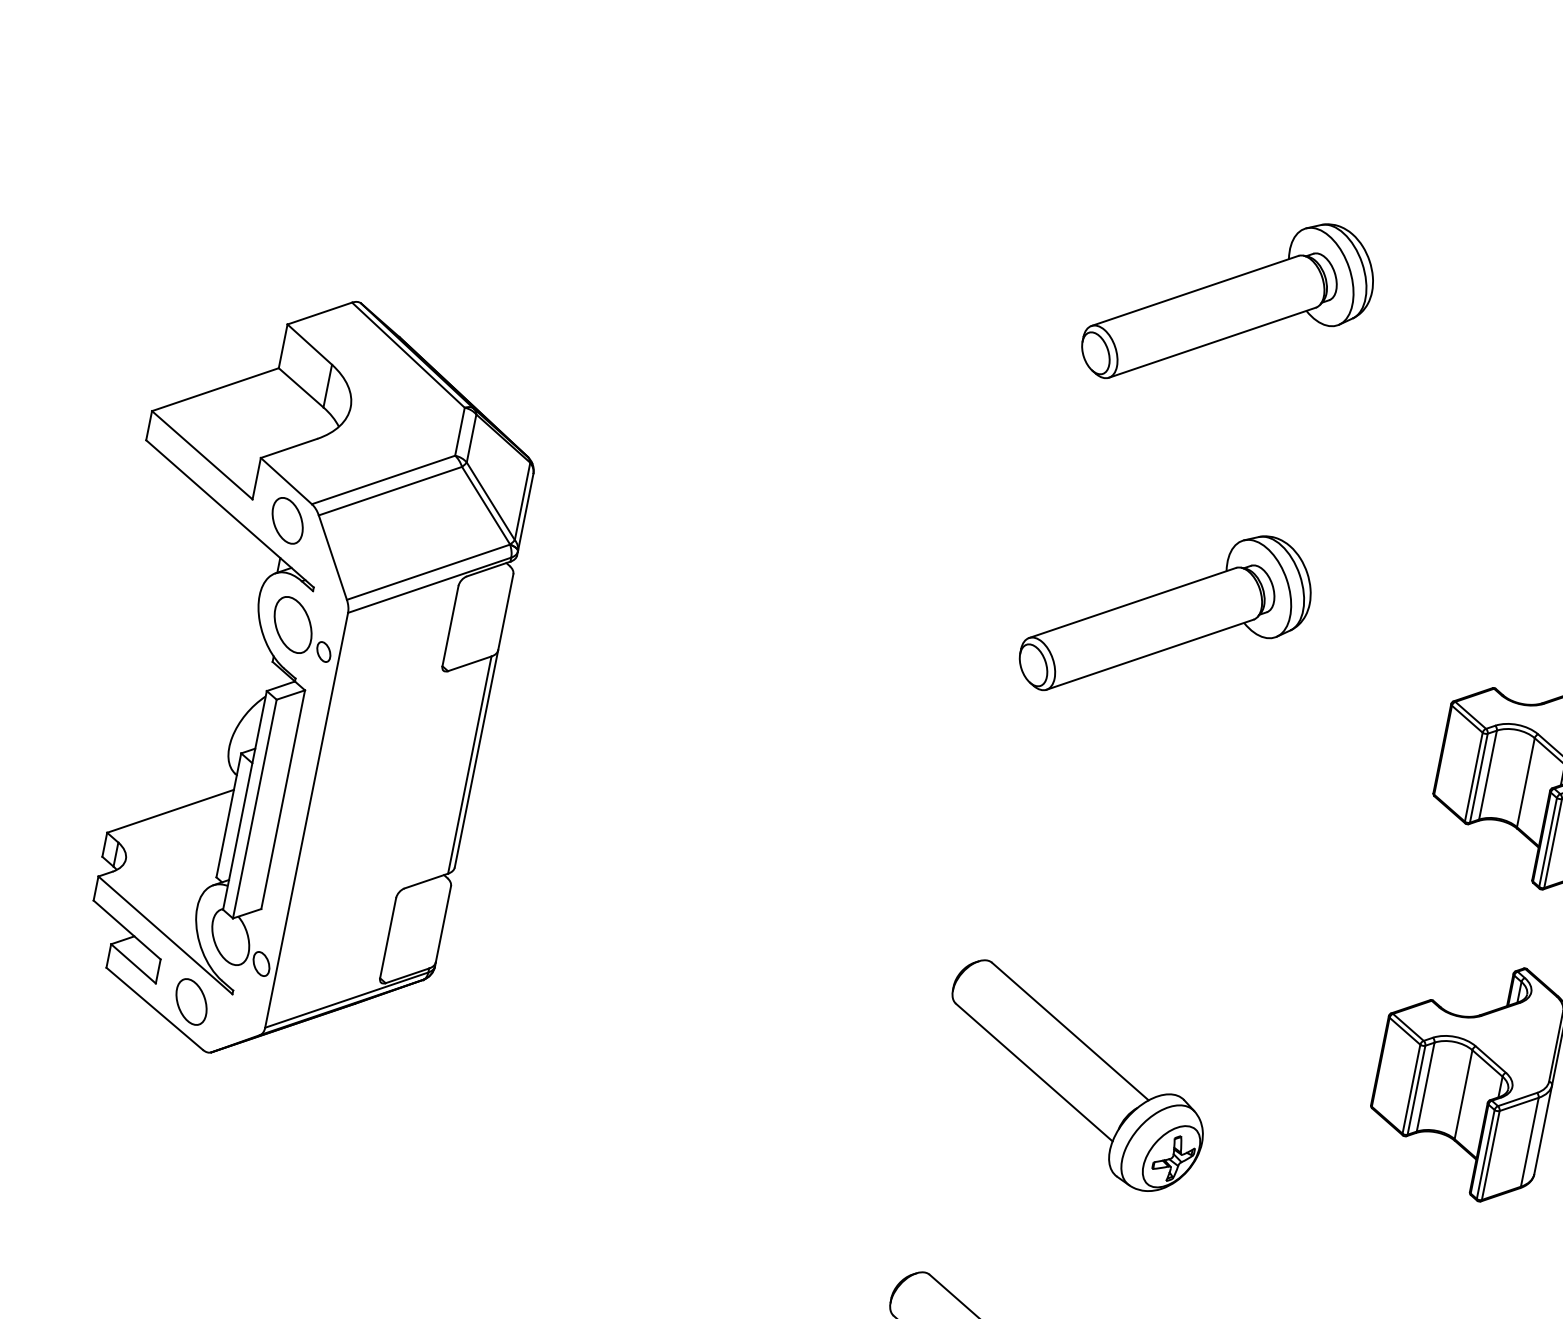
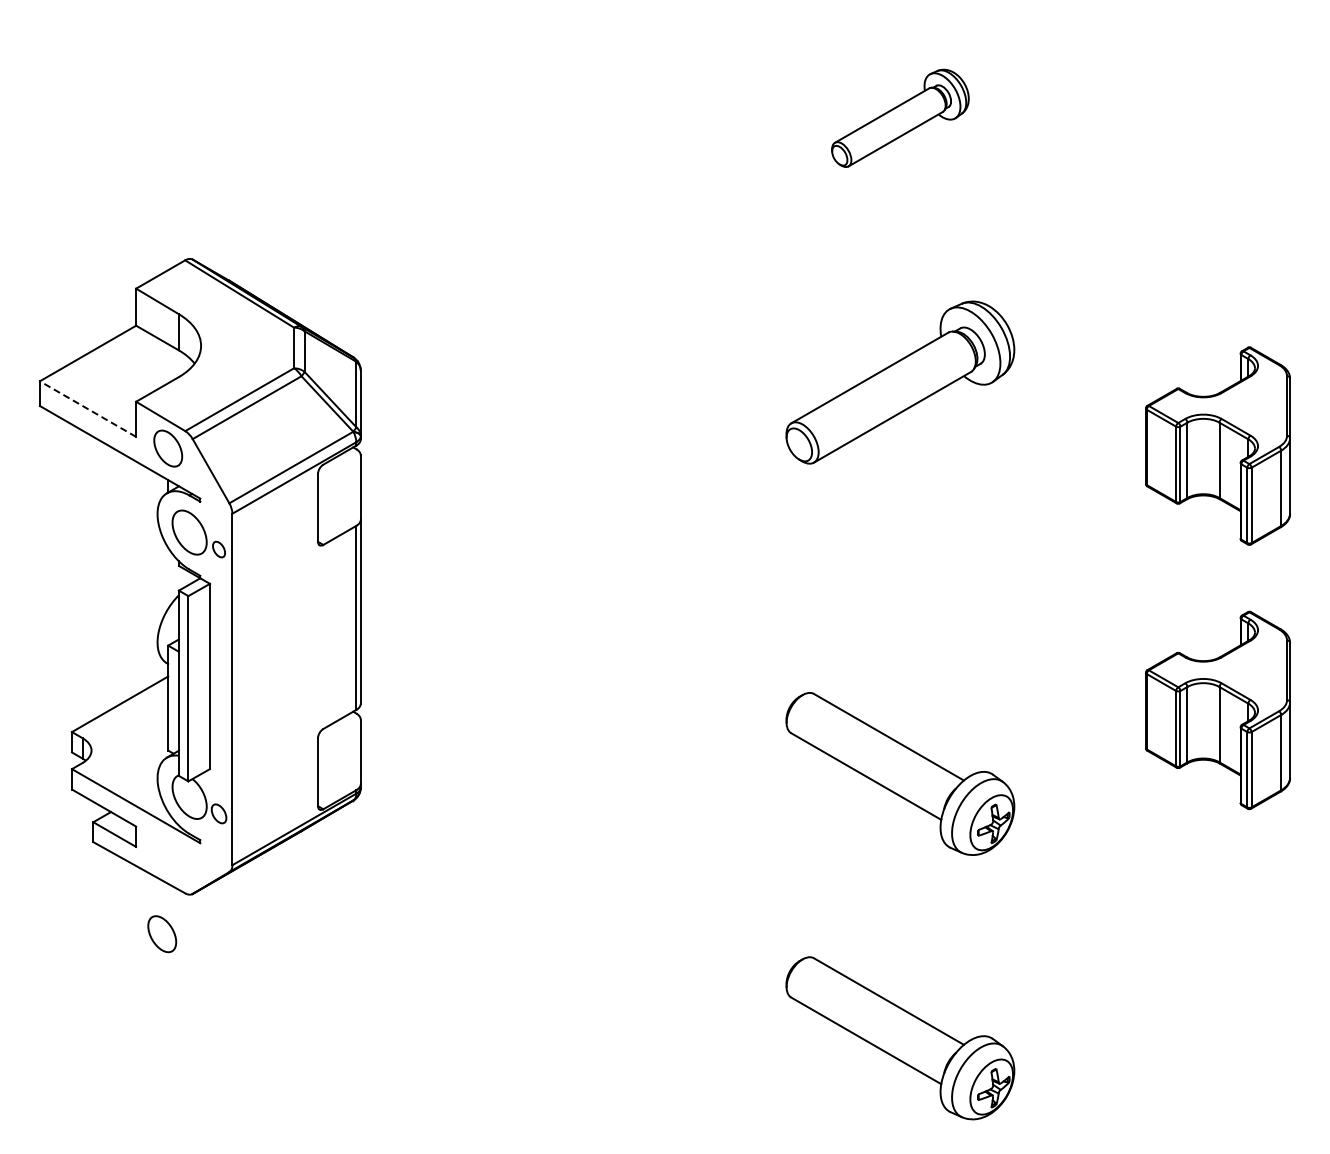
part: (1229, 303) -> (900, 118), size x0.6
line: (202, 455) -> (88, 409), solid -> dashed
part: (191, 1002) -> (162, 934), moved

